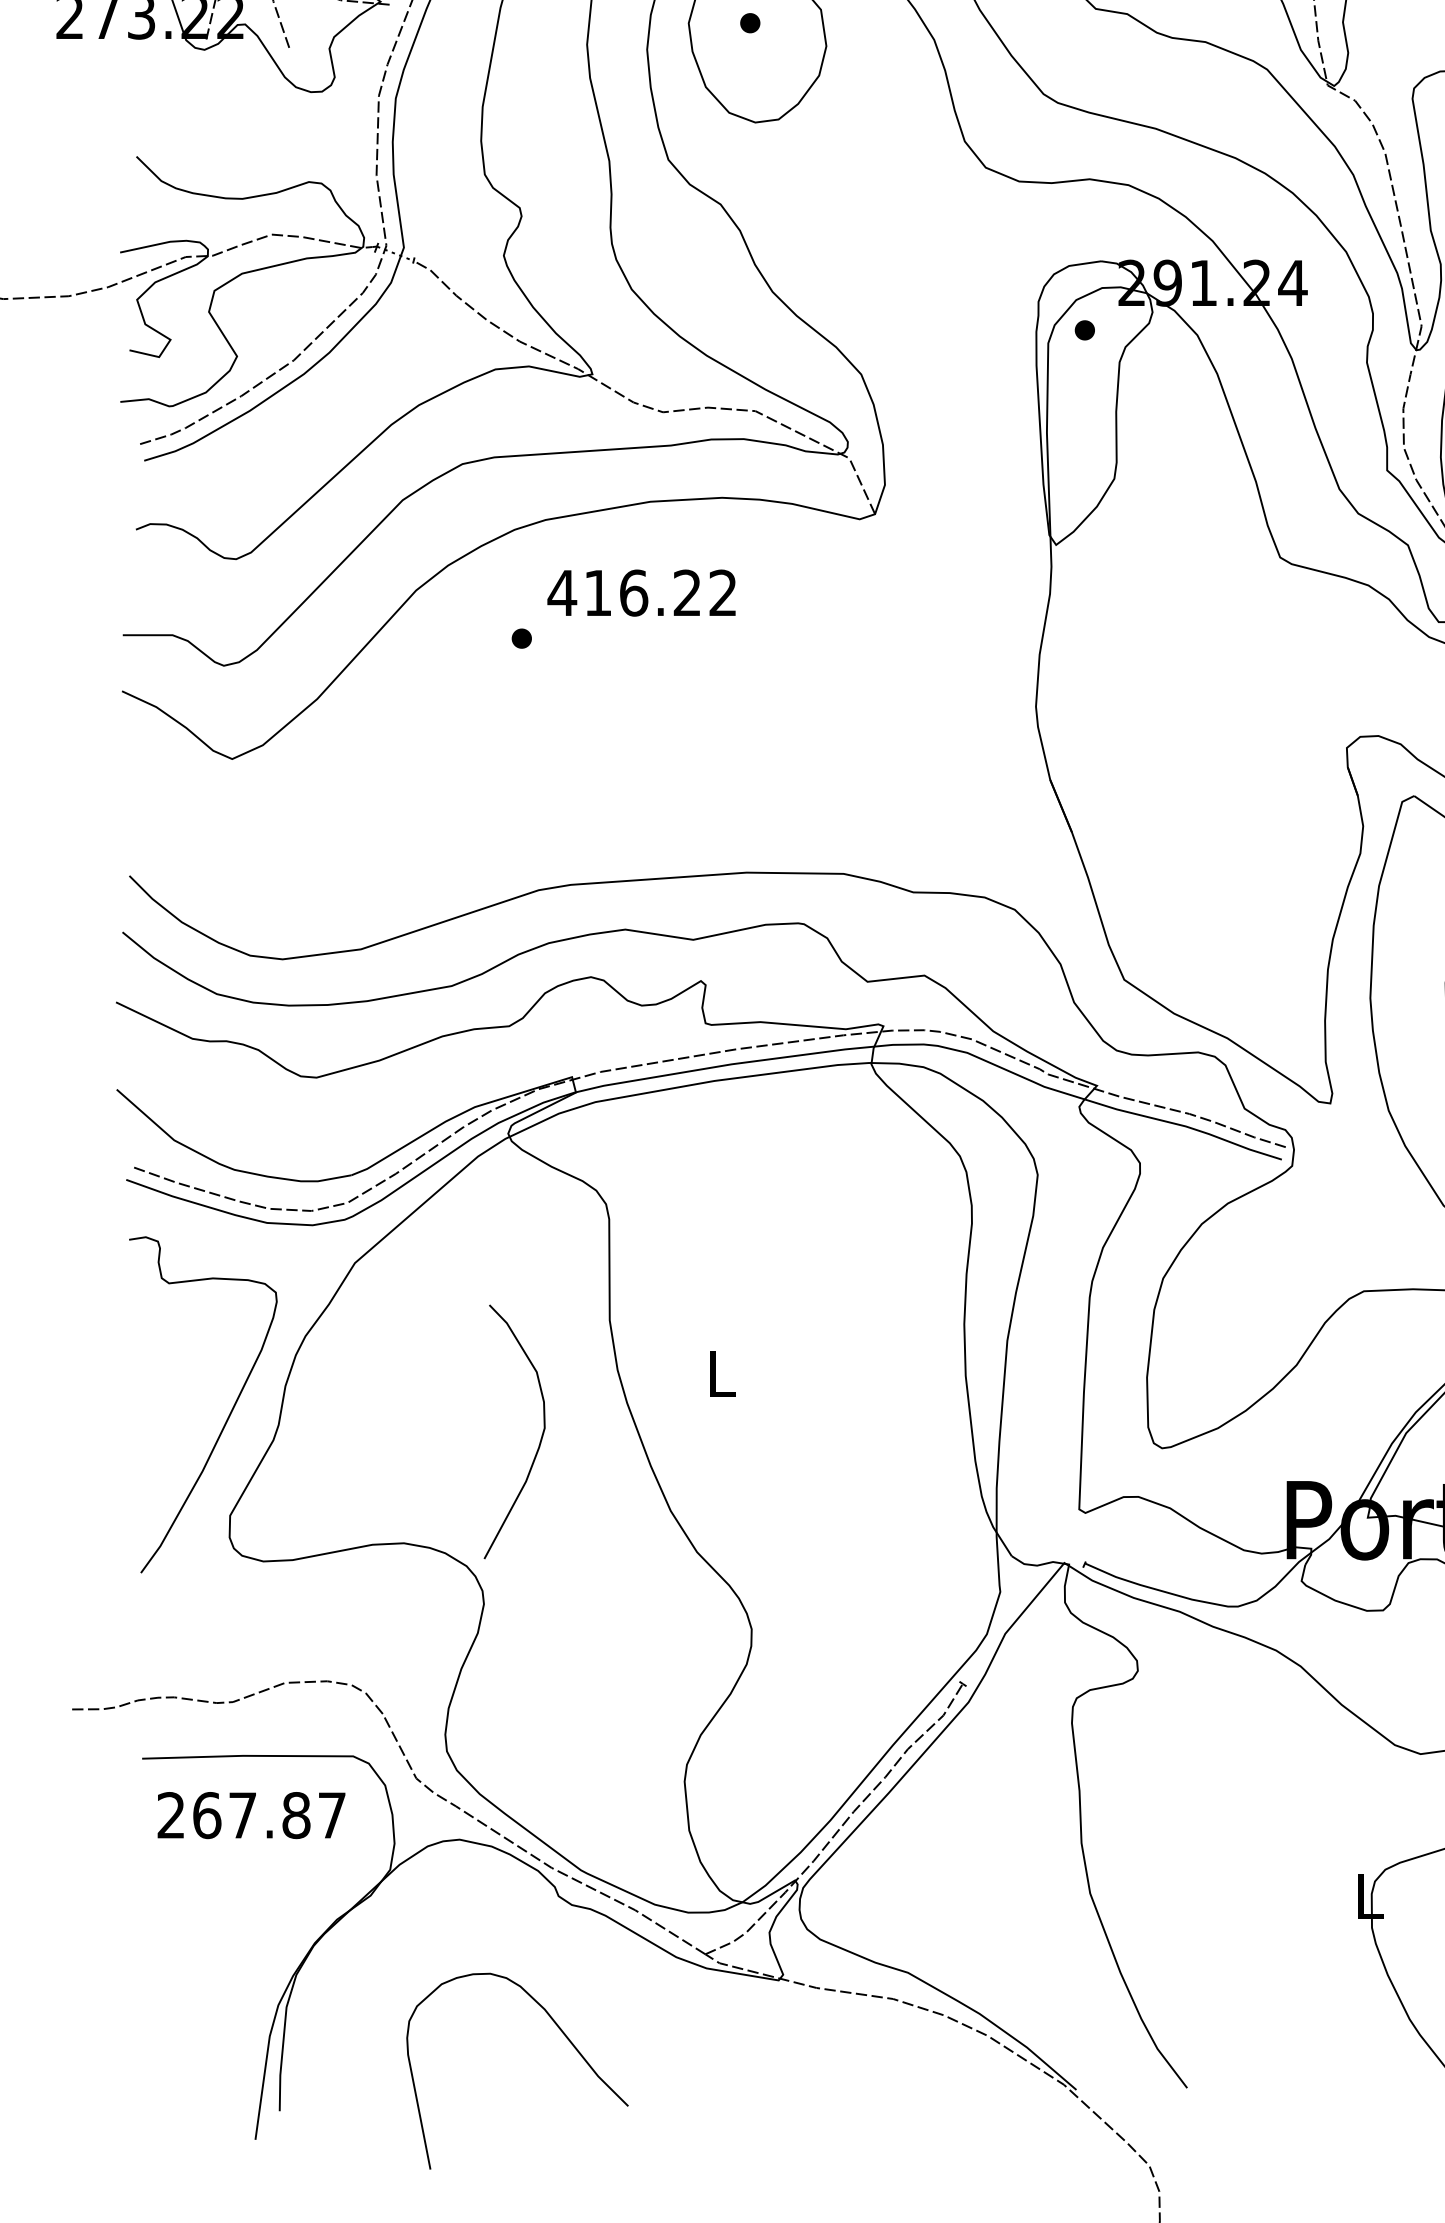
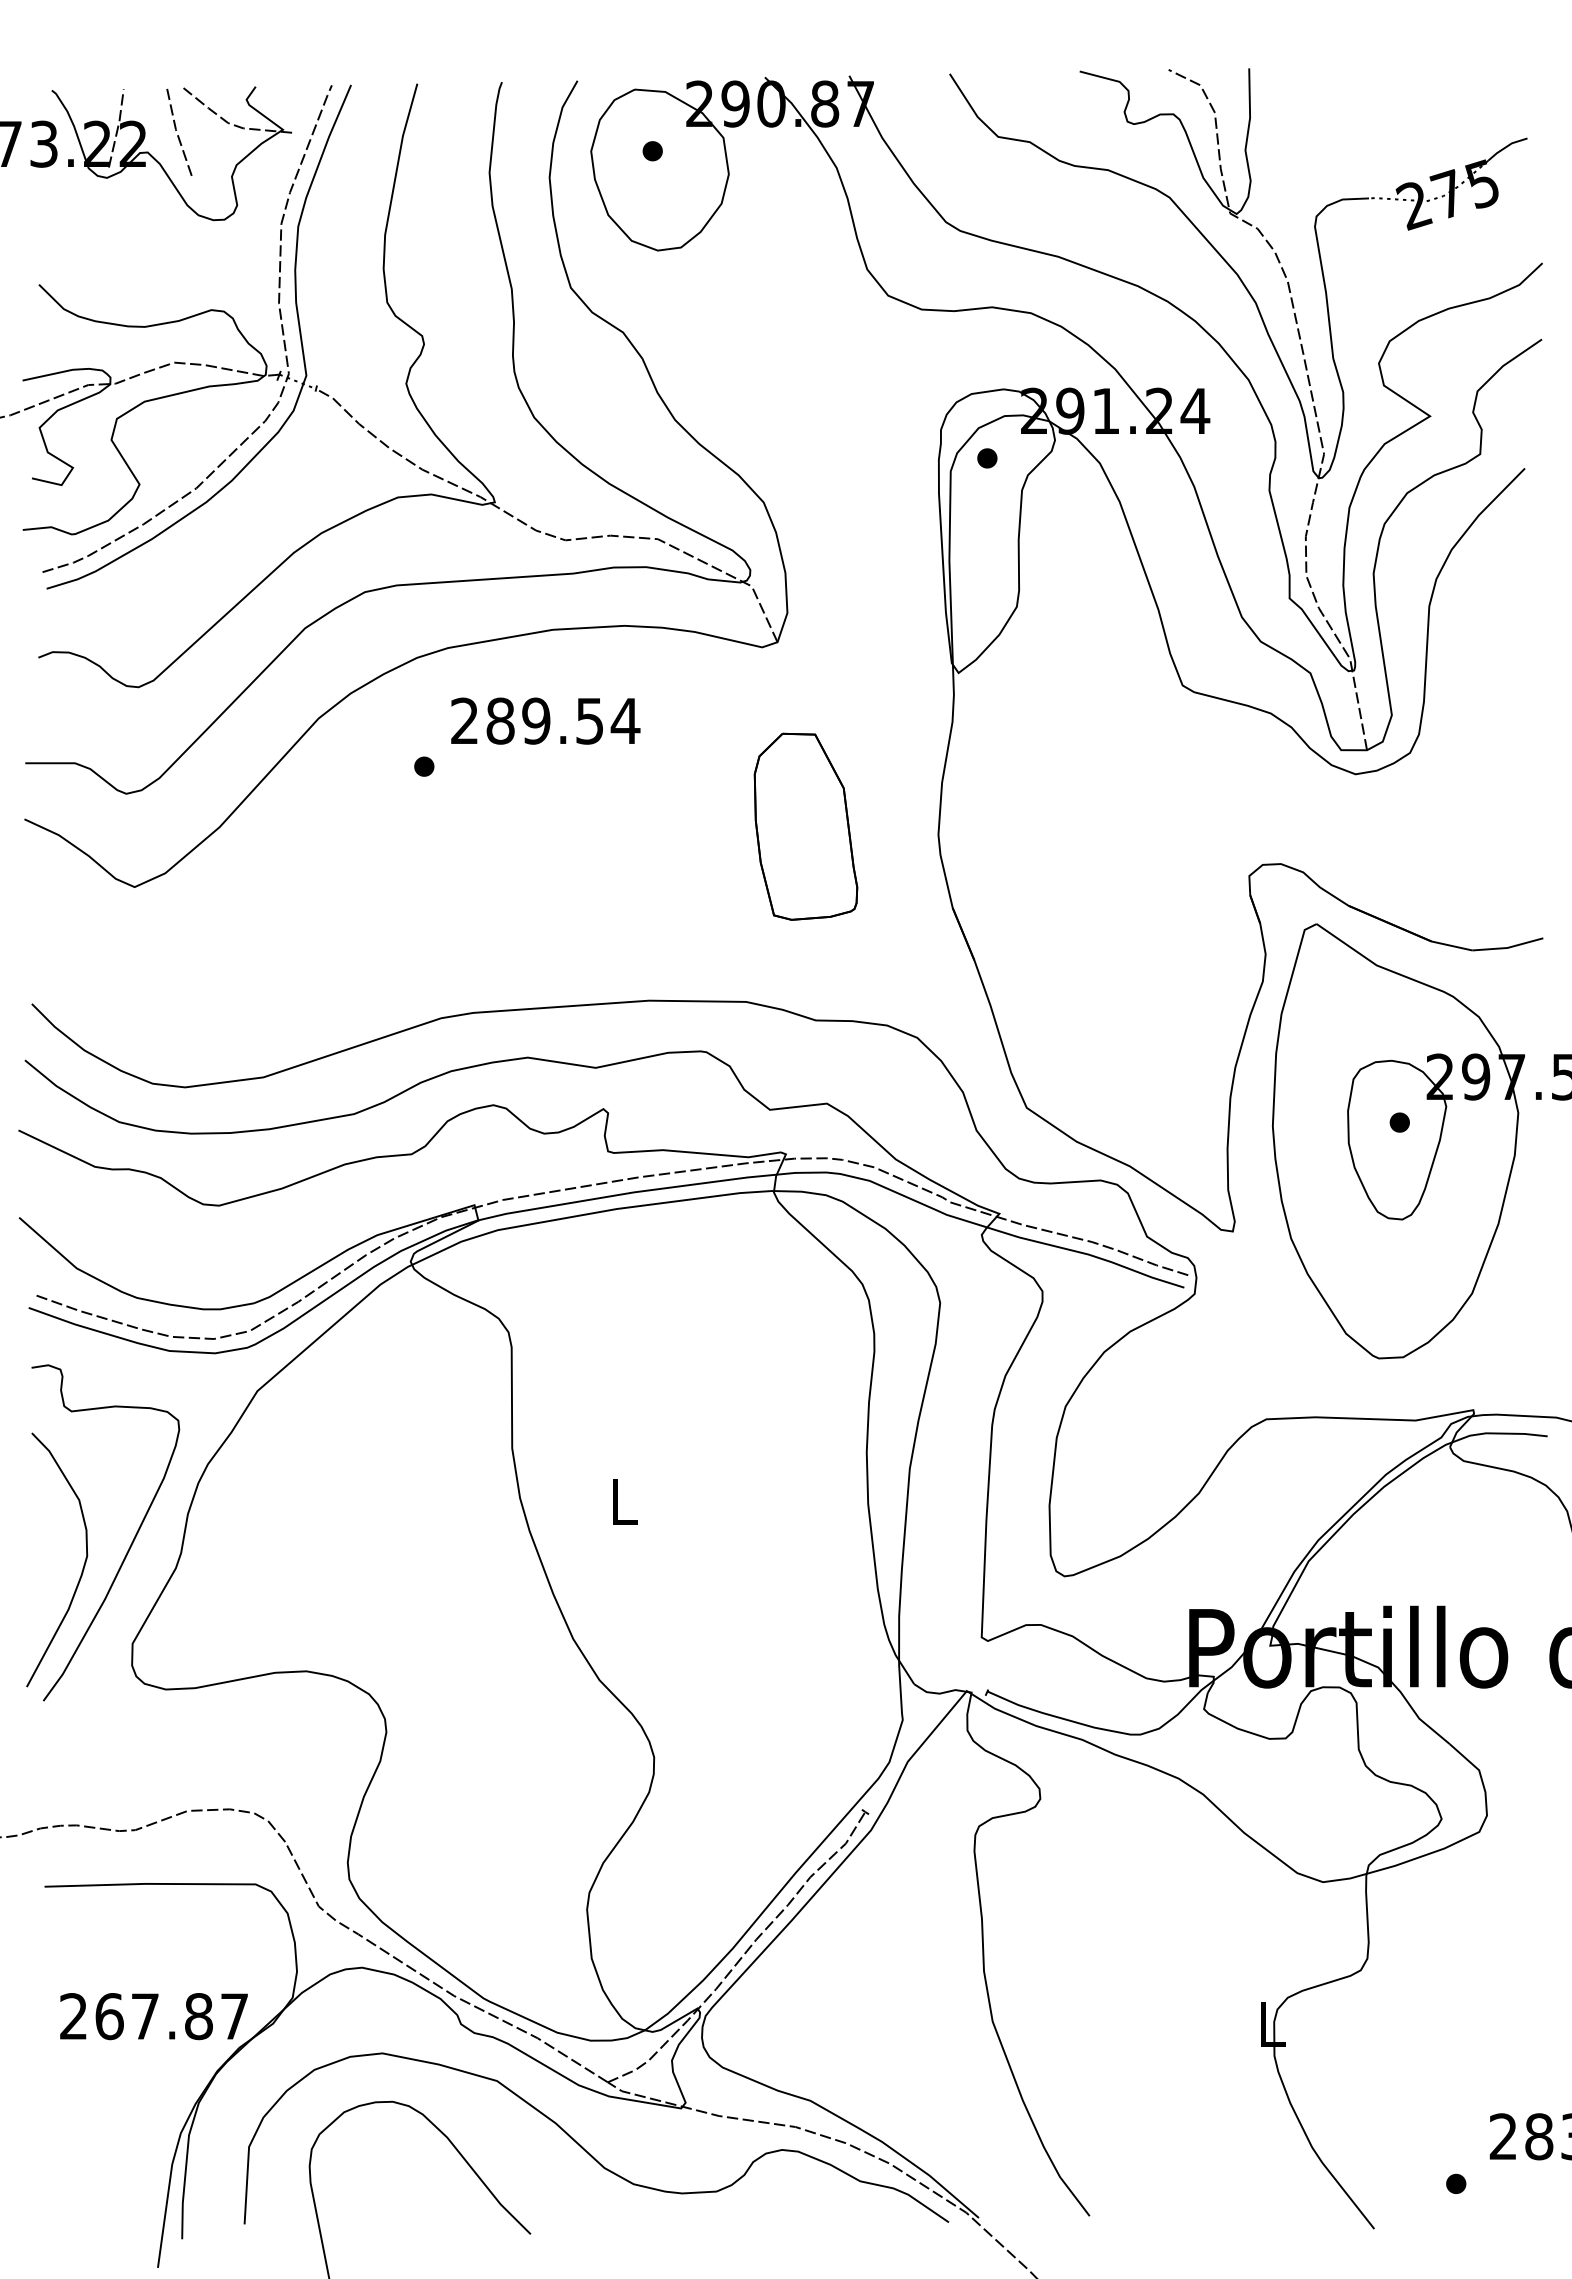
text: (642, 592) -> (544, 720), 416.22 -> 289.54
part: (903, 698) -> (805, 826), added
curve: (541, 1436) -> (83, 1564), moved
text: (251, 1815) -> (153, 2016), moved
curve: (683, 2021) -> (585, 2149), added

